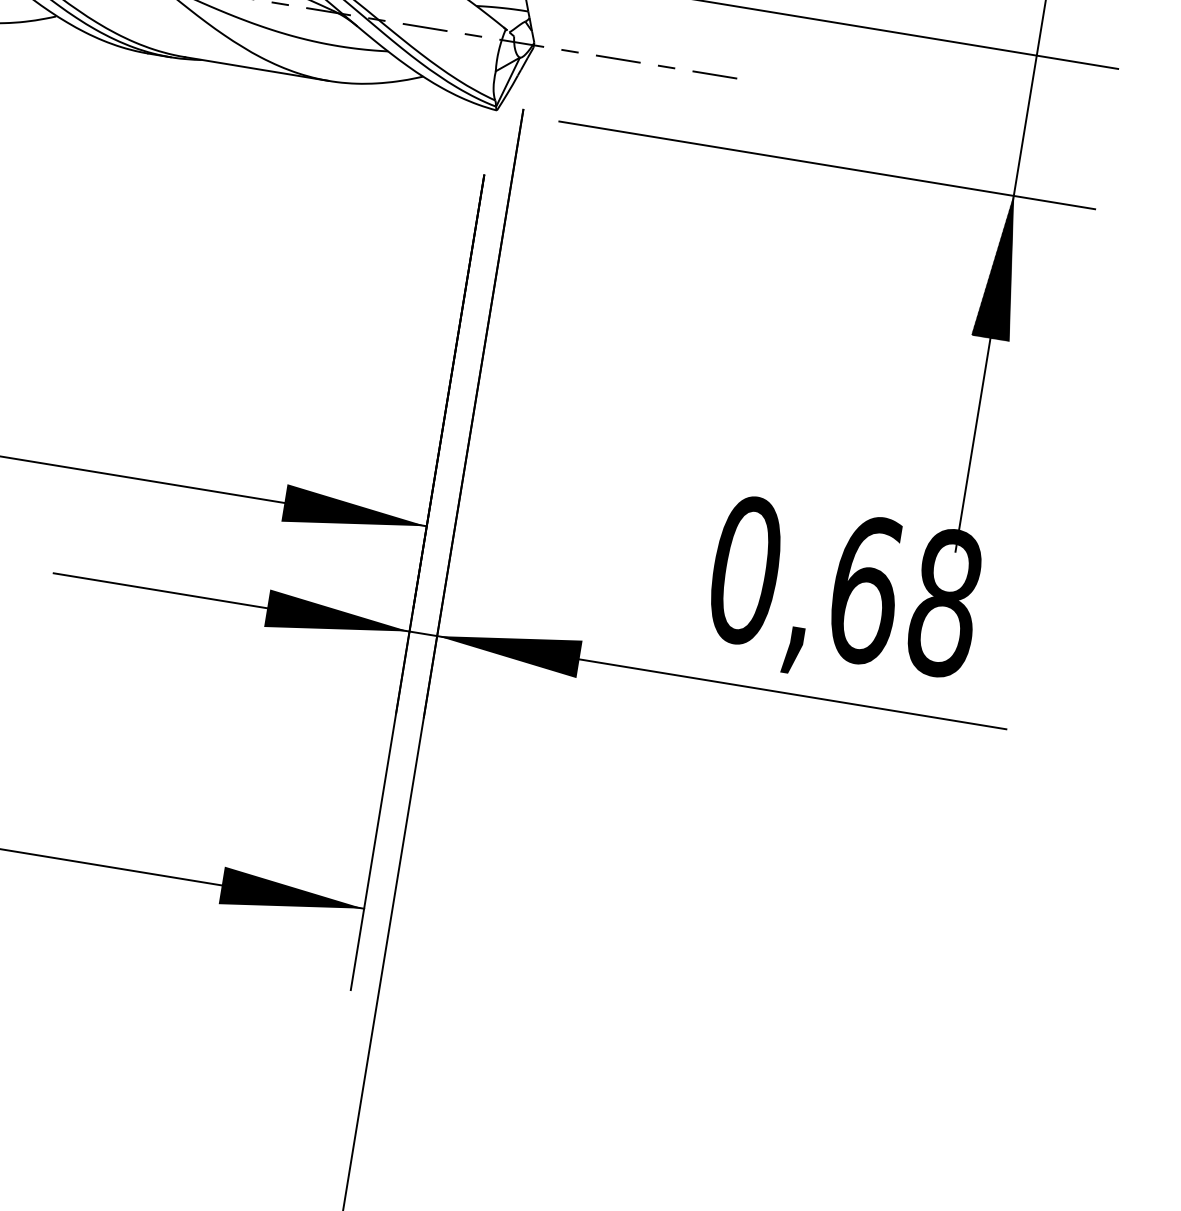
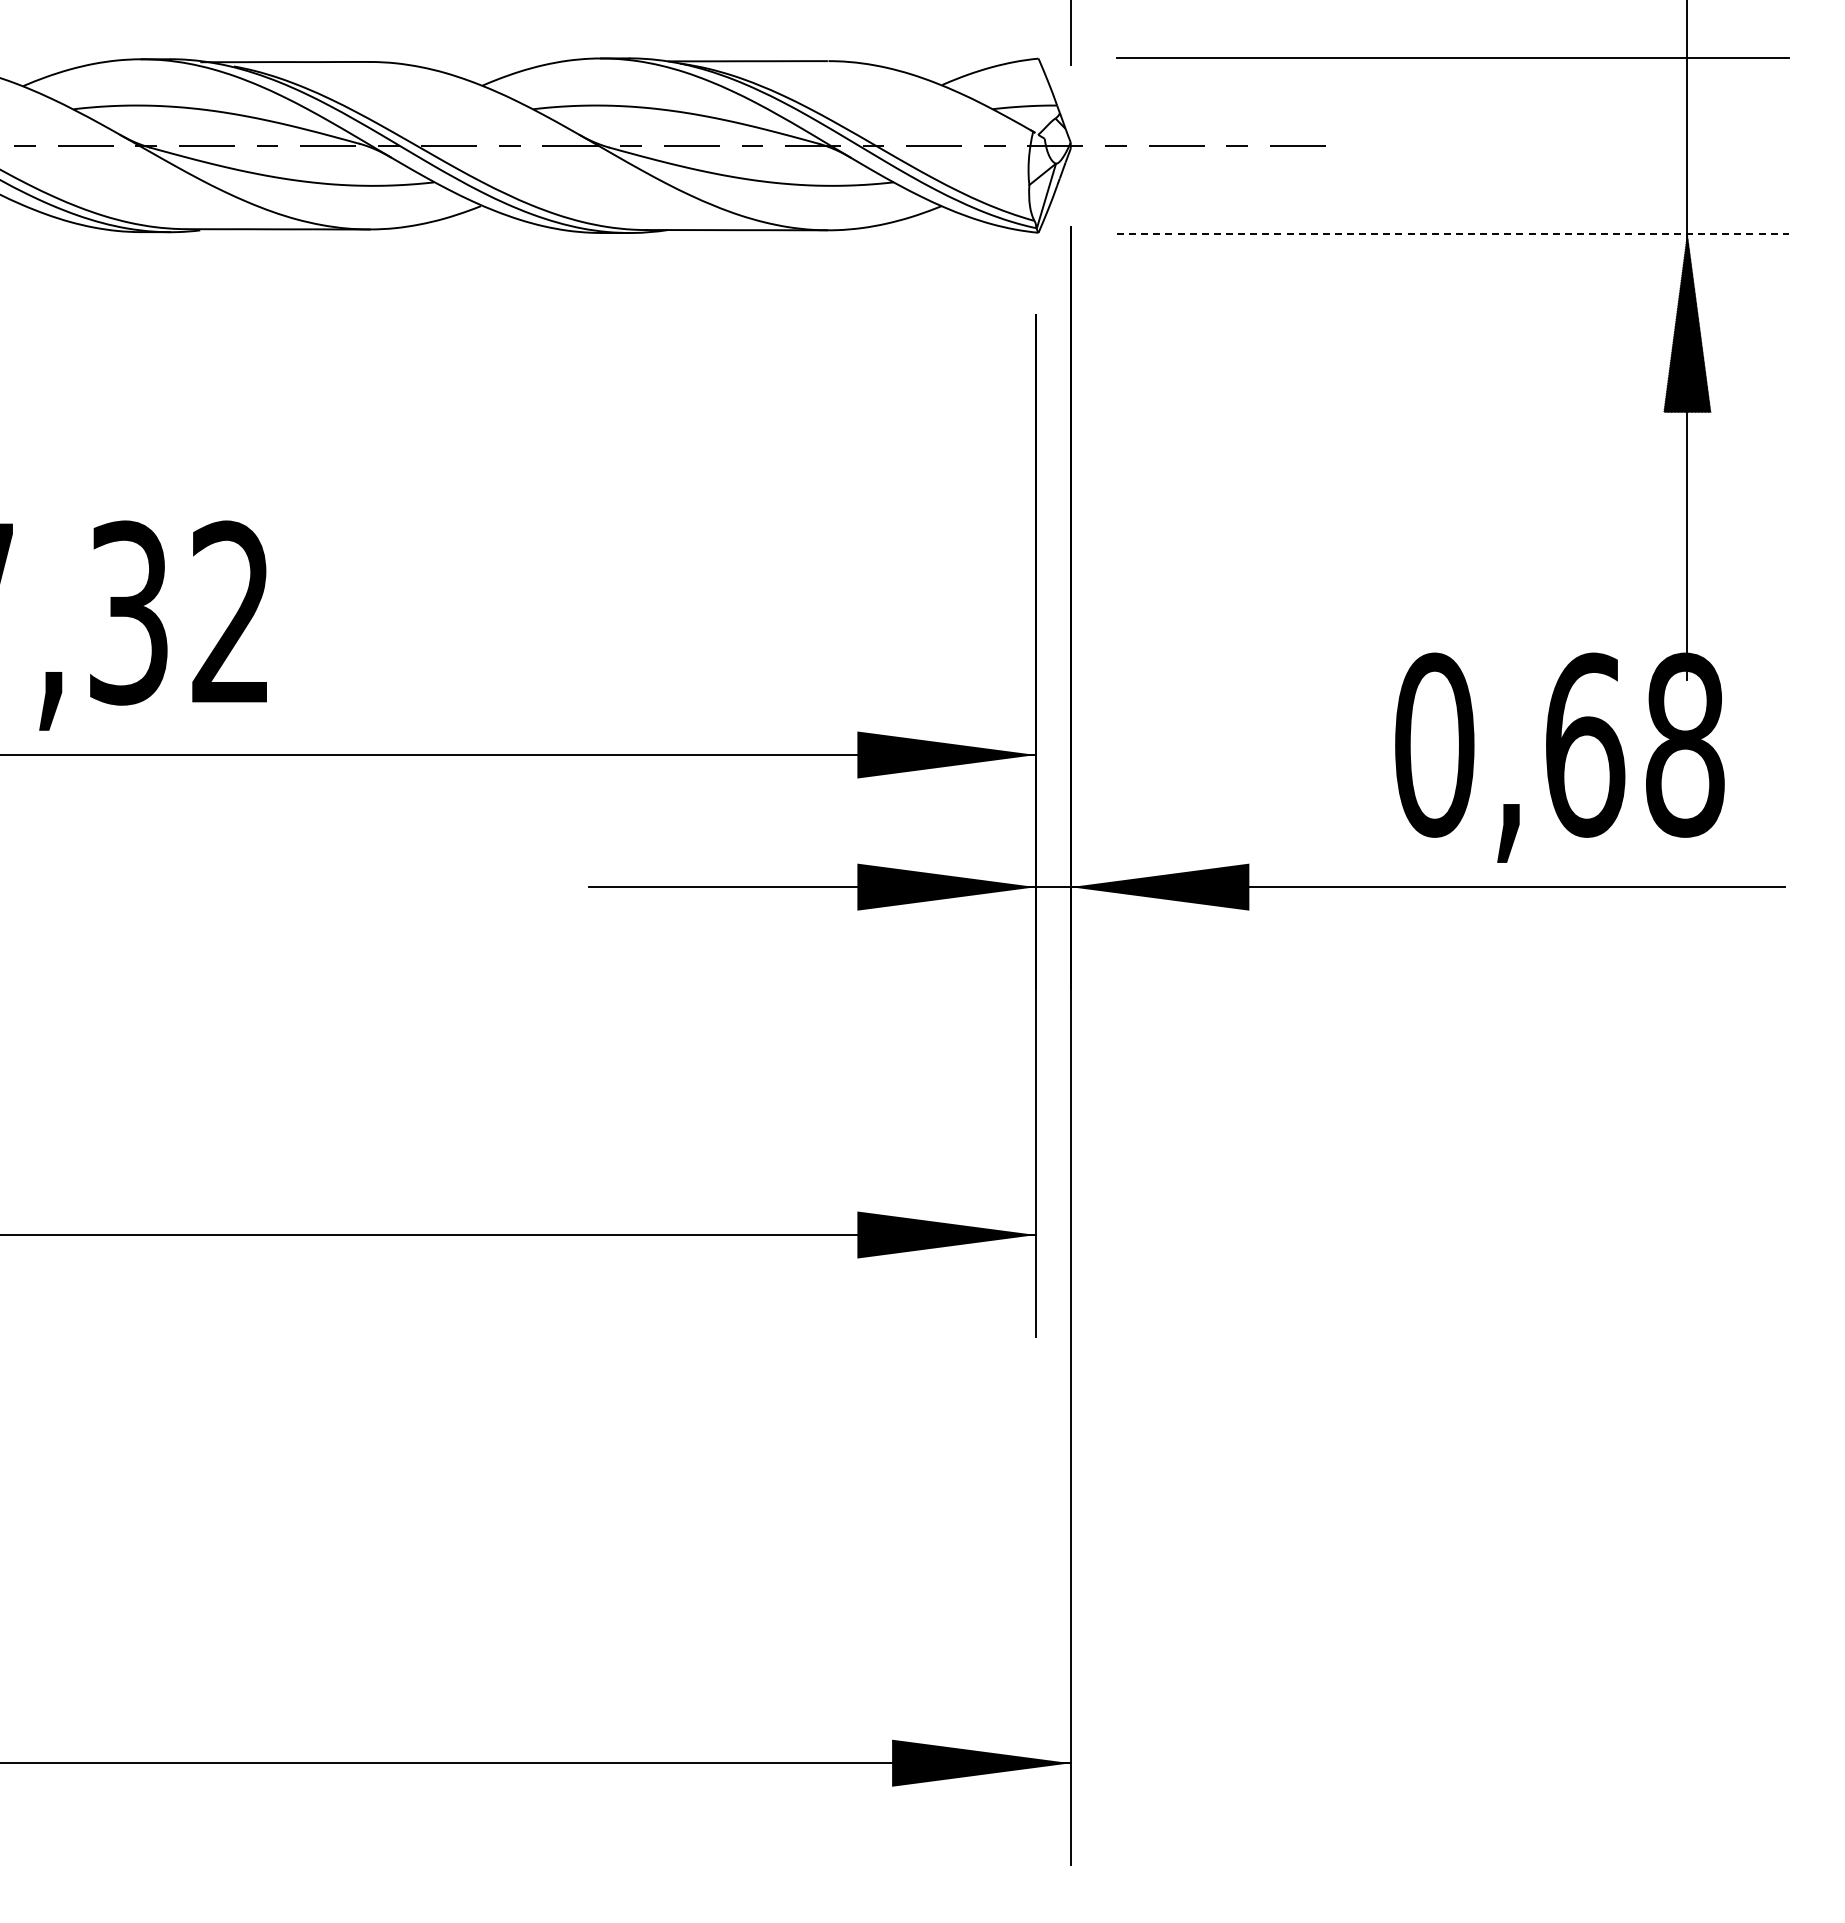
line: (827, 165) -> (1453, 233), solid -> dashed

